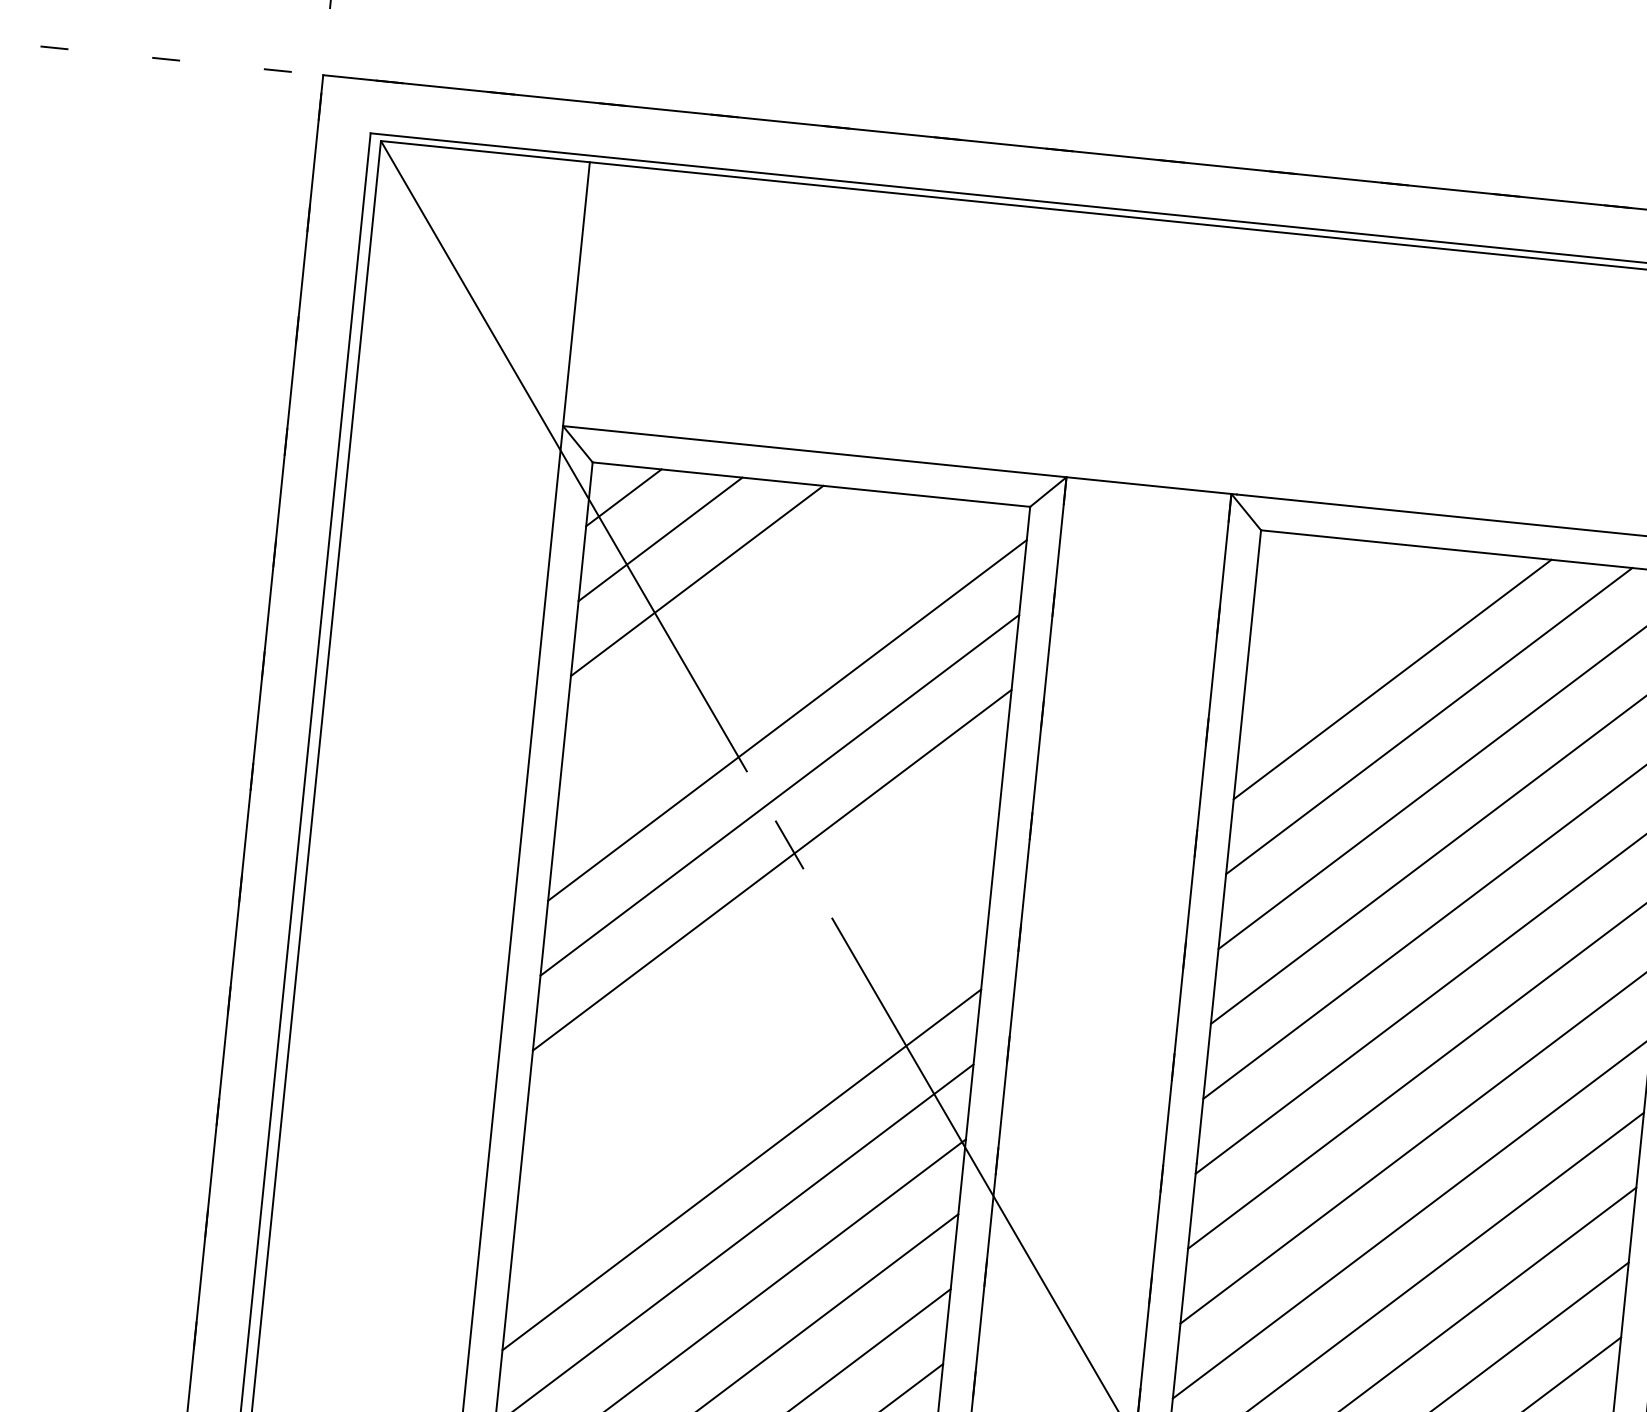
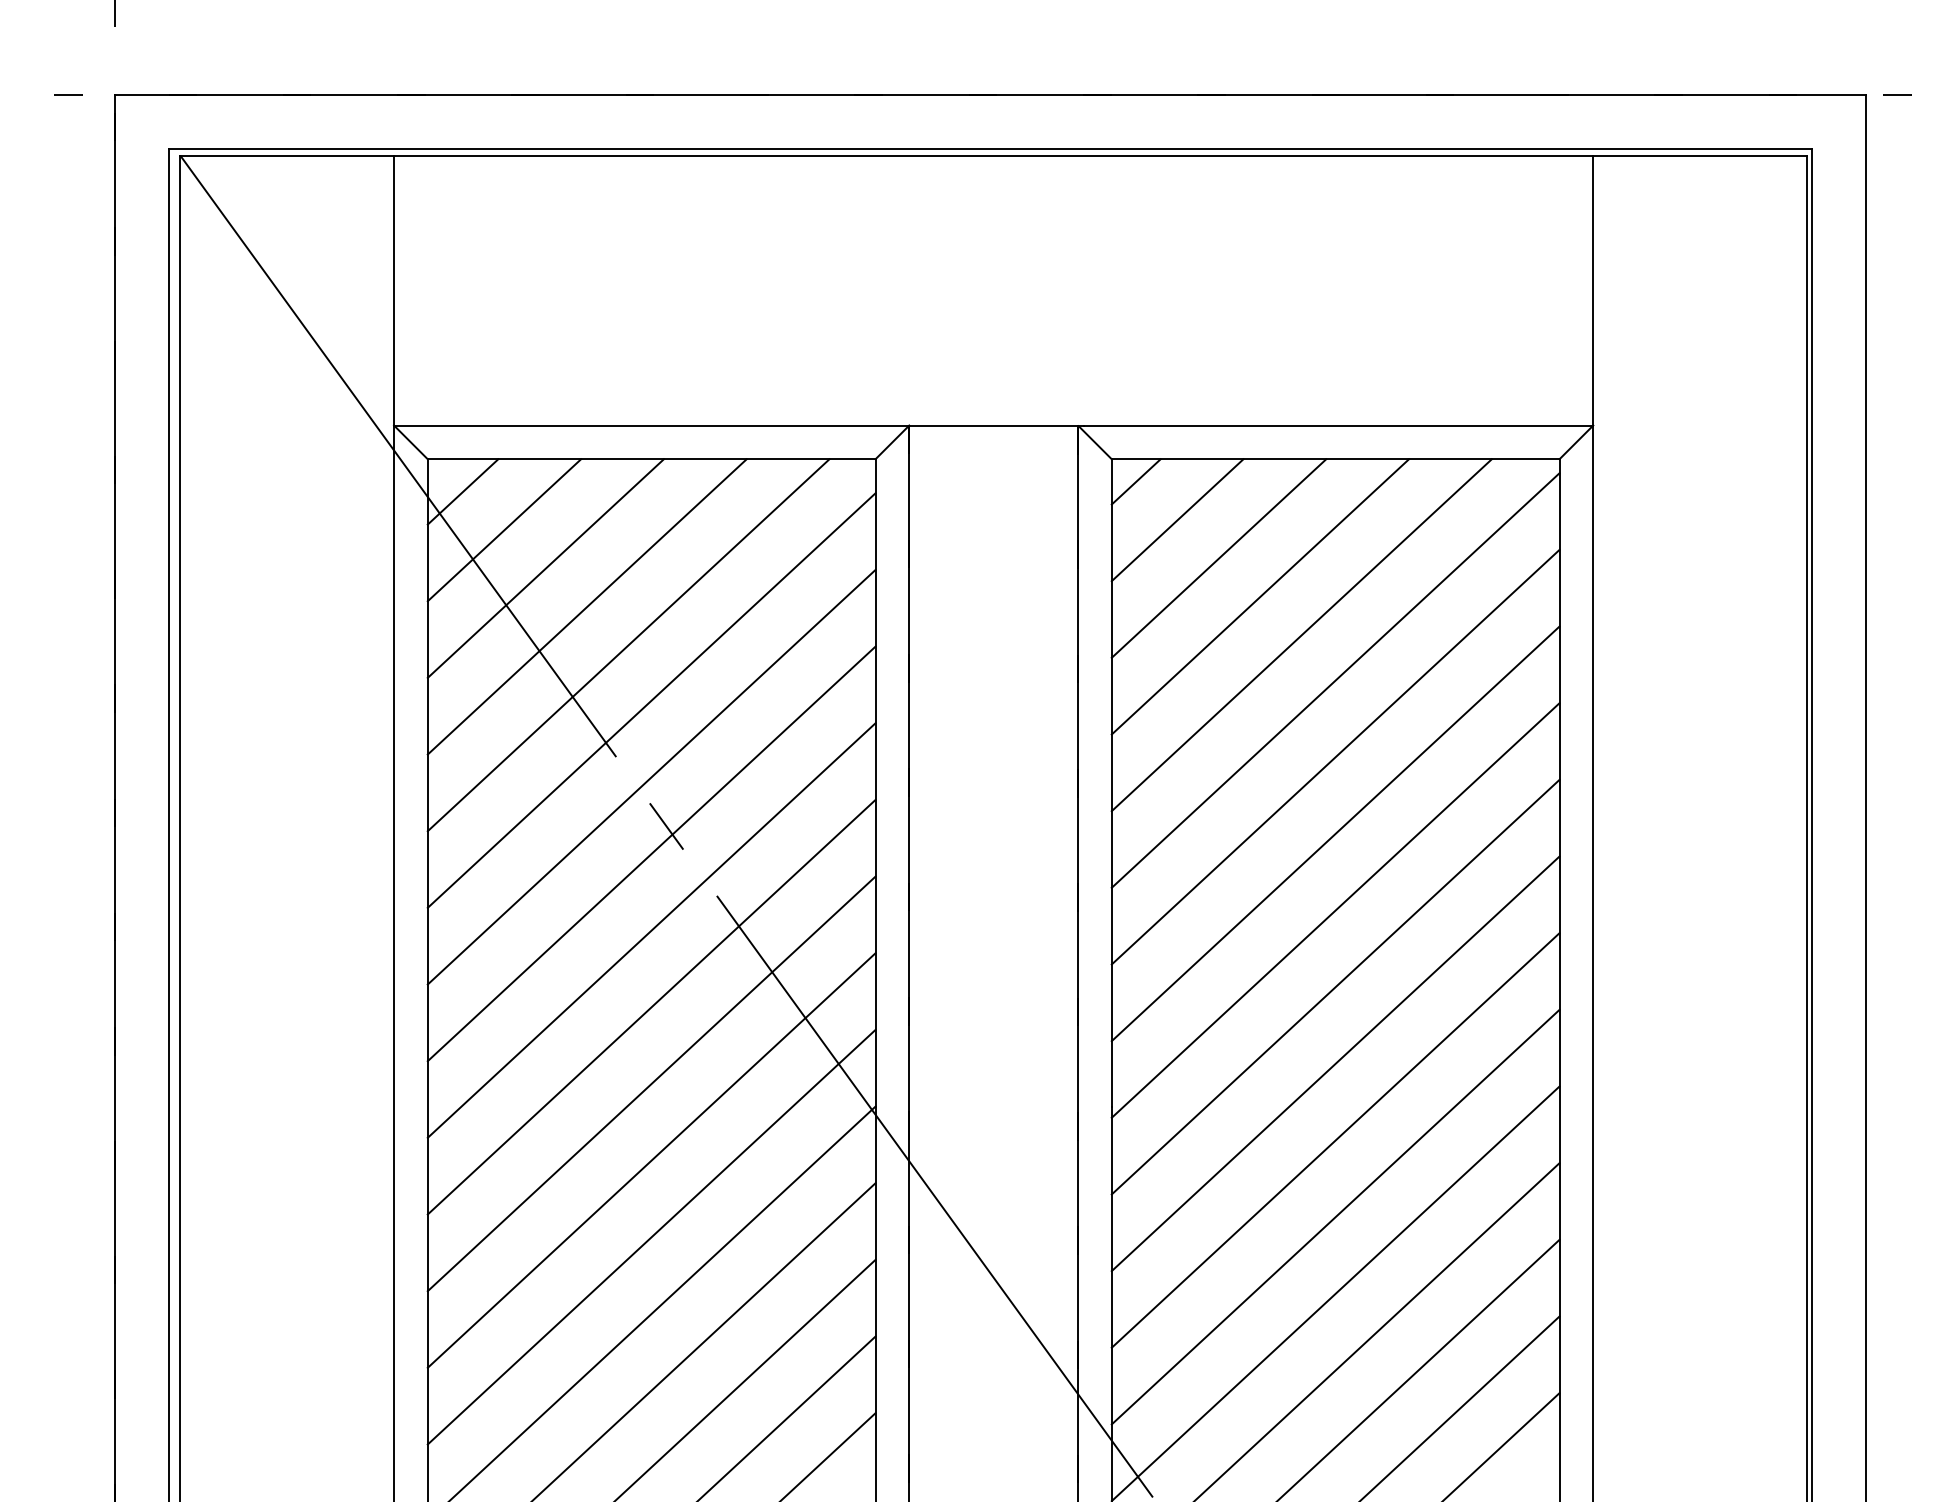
line: (1282, 554) -> (1135, 481), added
line: (1319, 596) -> (1177, 520), added
line: (733, 622) -> (586, 606), added
line: (1355, 637) -> (1218, 558), added
line: (770, 664) -> (628, 645), added
line: (764, 945) -> (651, 930), added
line: (756, 1019) -> (651, 1006), added
line: (749, 1094) -> (651, 1083), added

